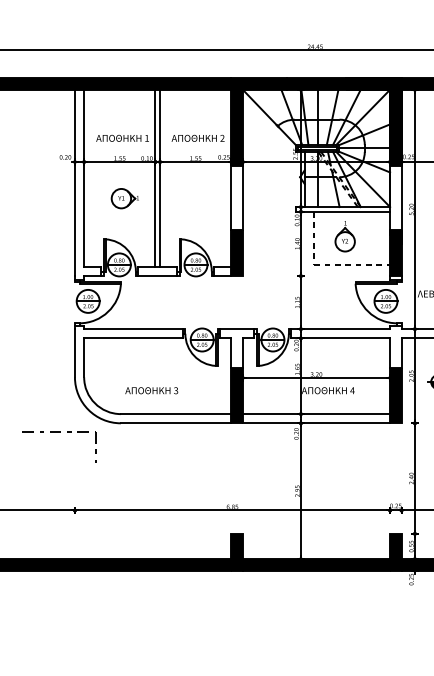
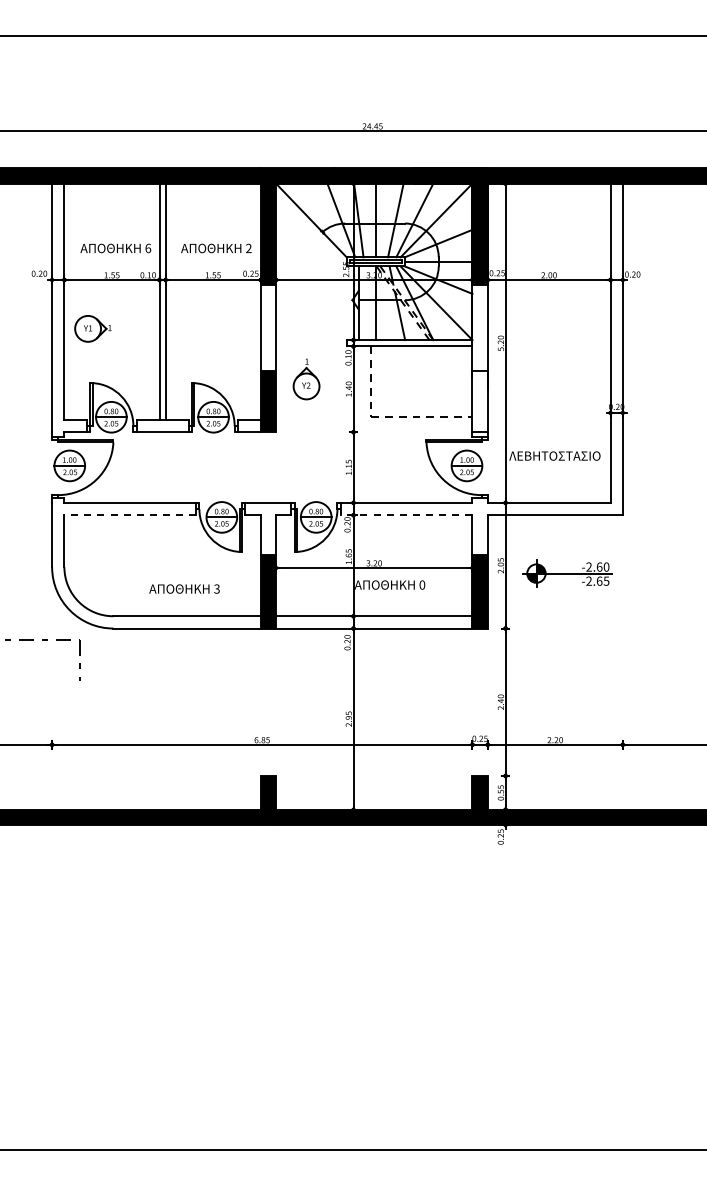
text: (147, 138) -> (148, 248), 1 -> 6
part: (124, 198) -> (92, 328), moved
part: (345, 236) -> (306, 379), moved
fill: (395, 253) -> (479, 401), removed
line: (133, 338) -> (130, 515), solid -> dashed
line: (340, 338) -> (406, 515), solid -> dashed
text: (151, 390) -> (184, 588), moved
text: (352, 390) -> (422, 584), 4 -> 0

